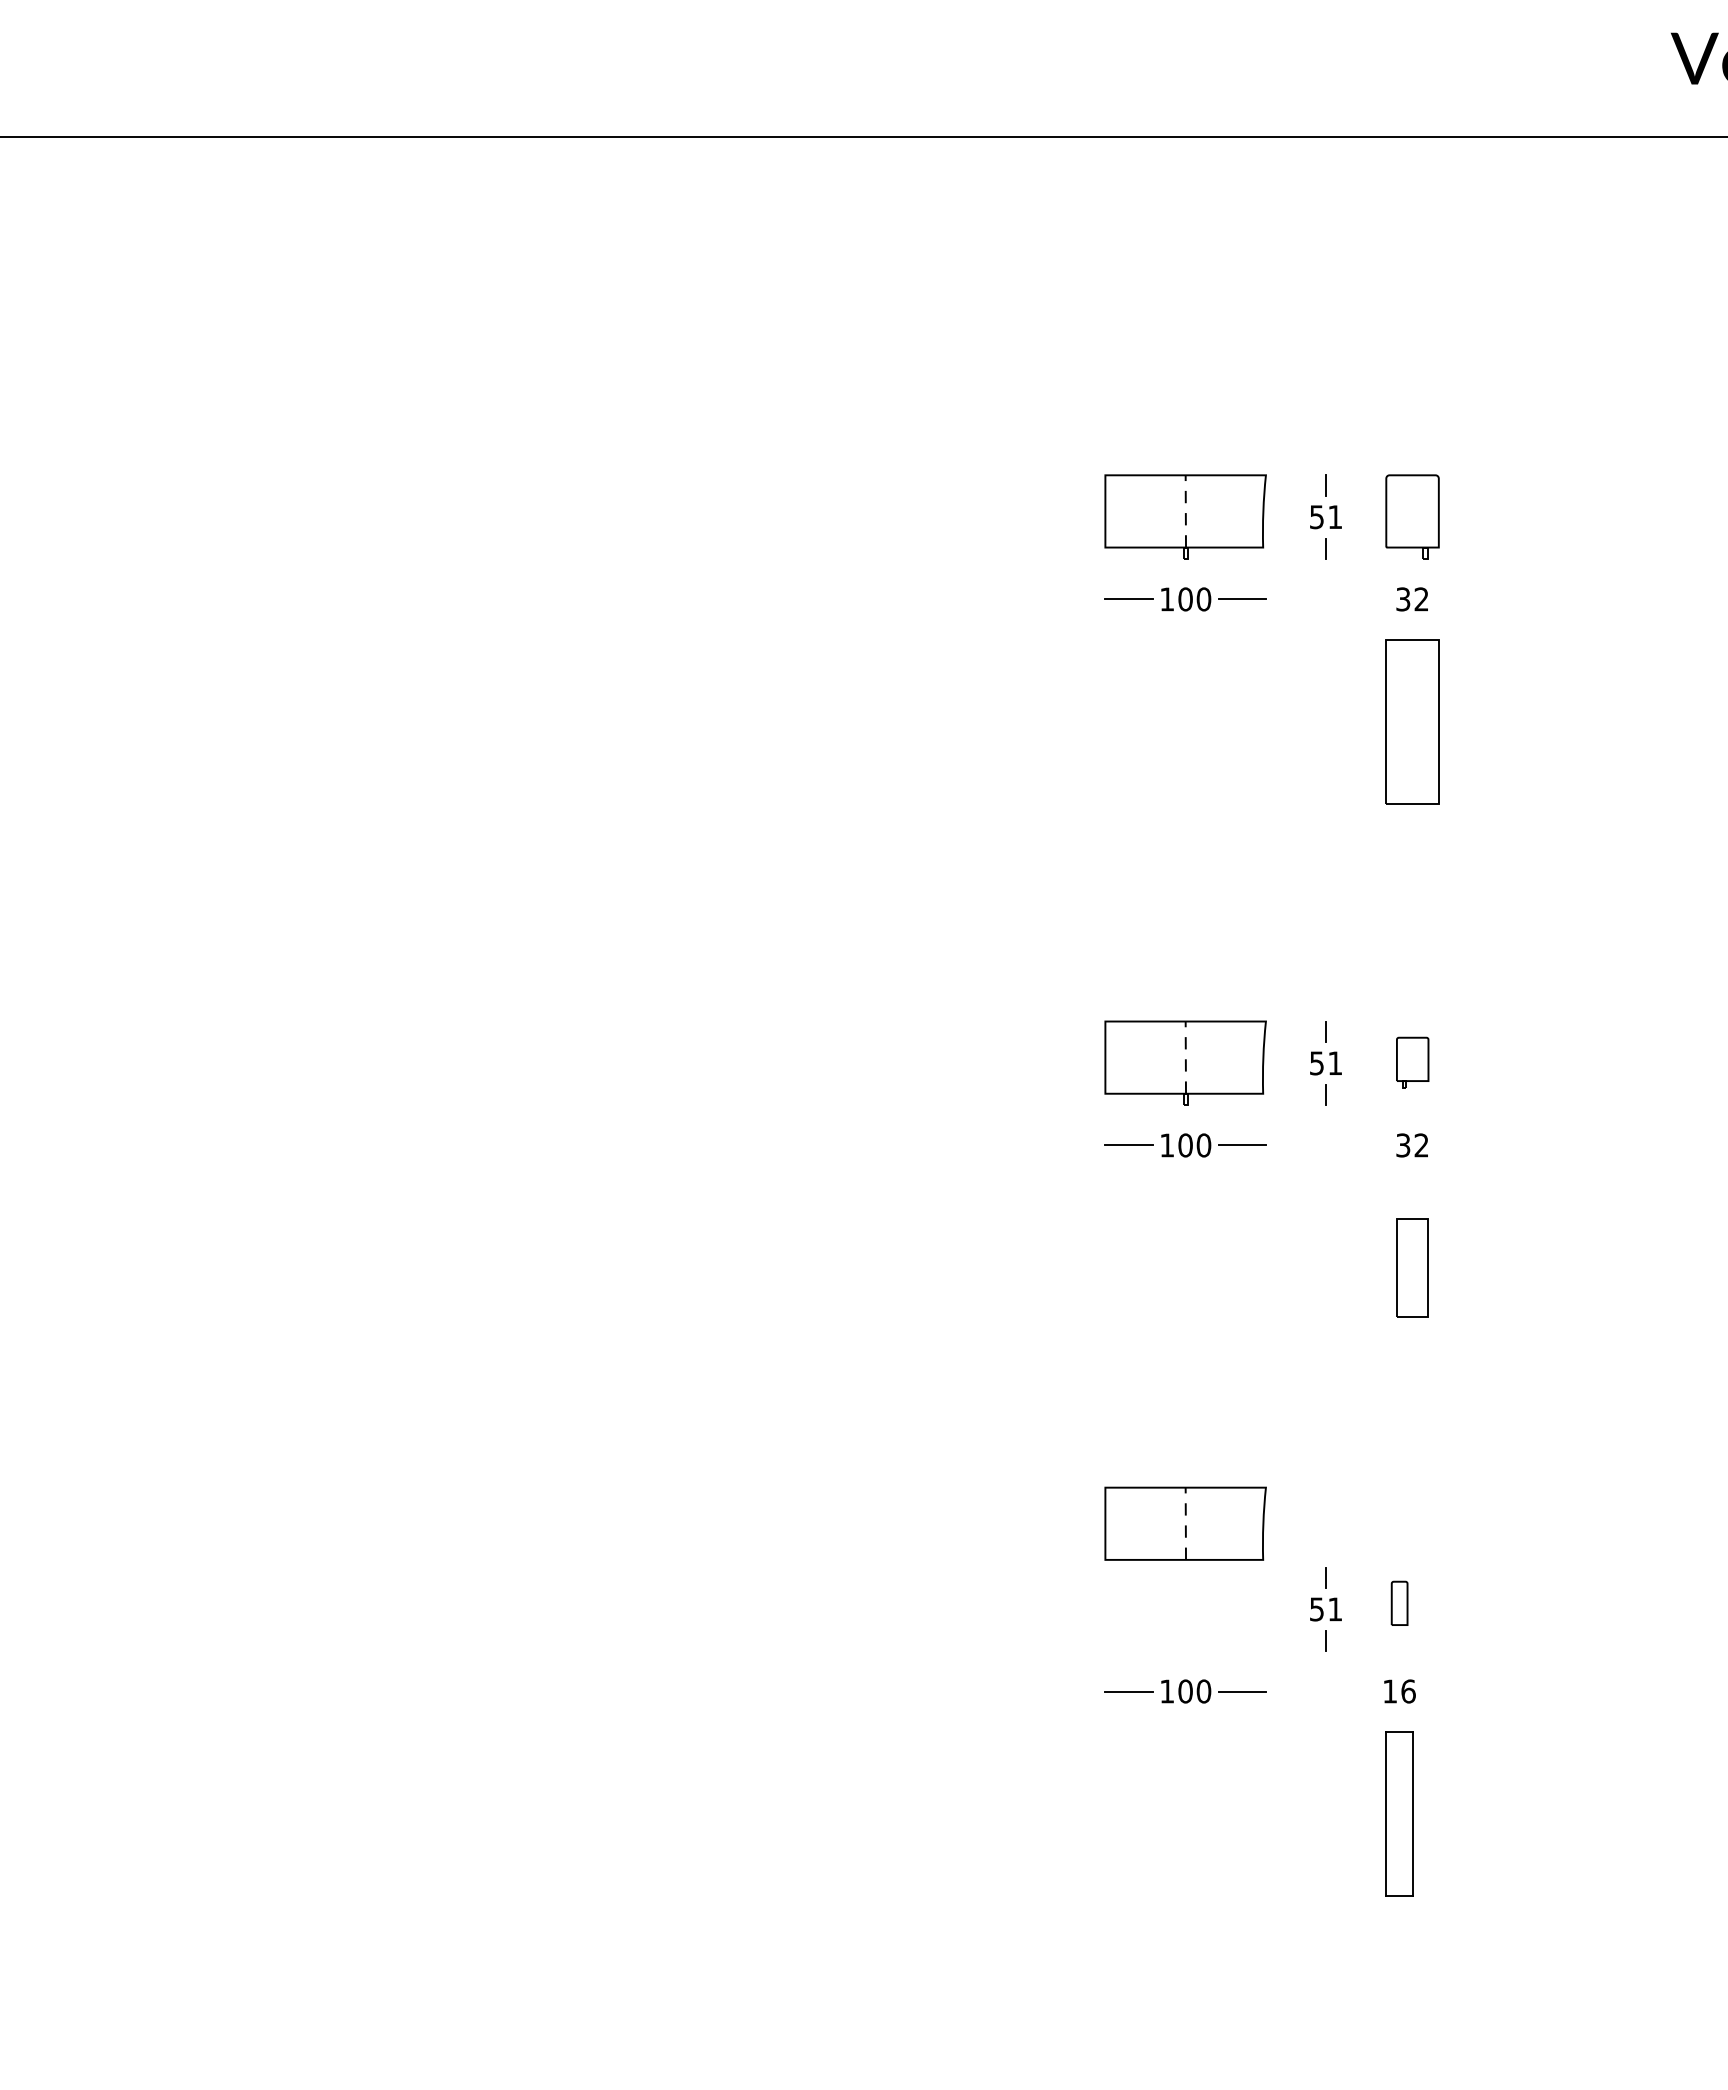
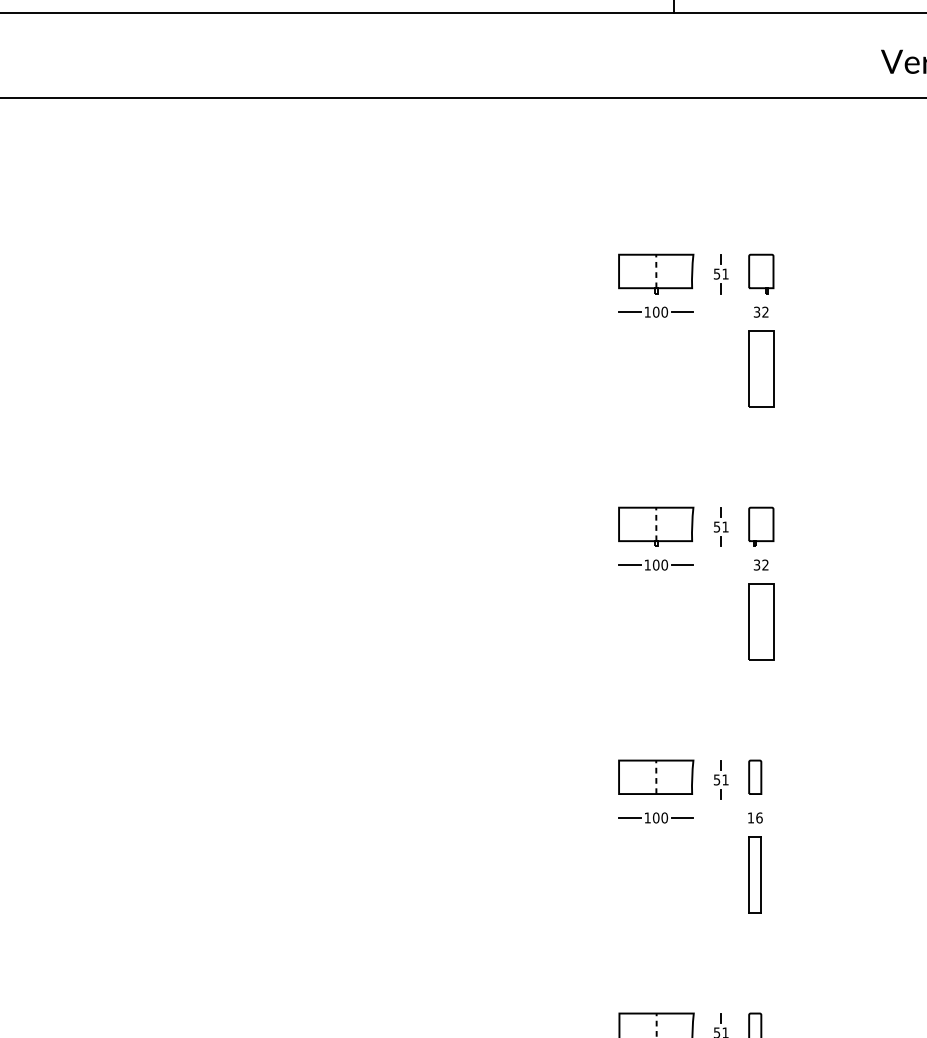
part: (1412, 1062) -> (761, 526), size x1.67
part: (1412, 1267) -> (761, 621), size x1.67
part: (1186, 1522) -> (656, 776), moved
part: (1399, 1601) -> (755, 776), size x1.67

